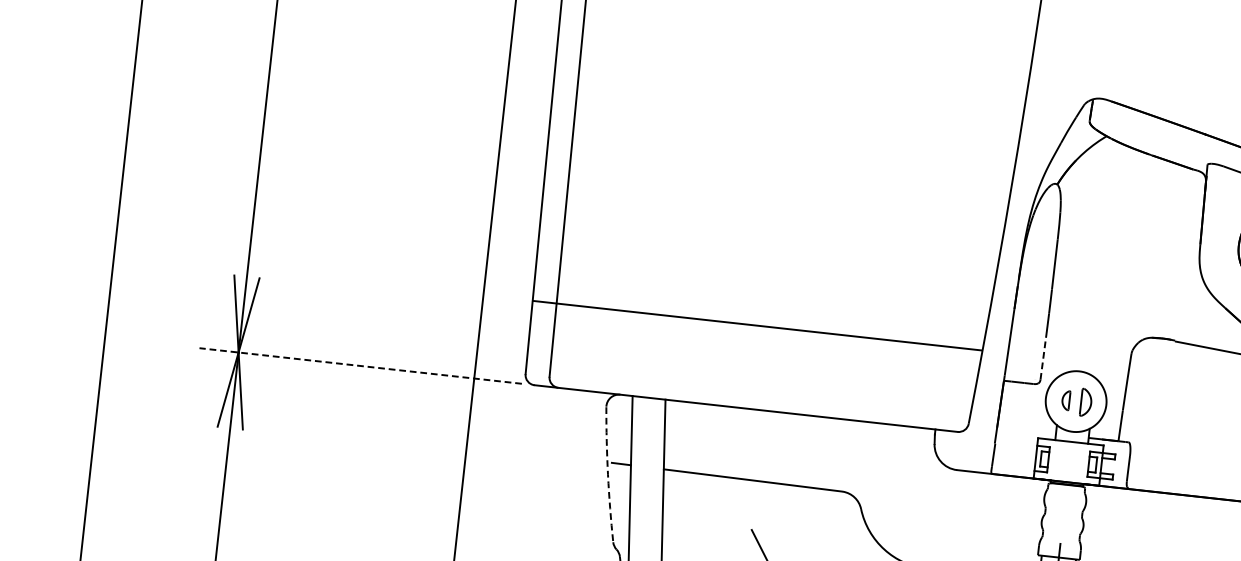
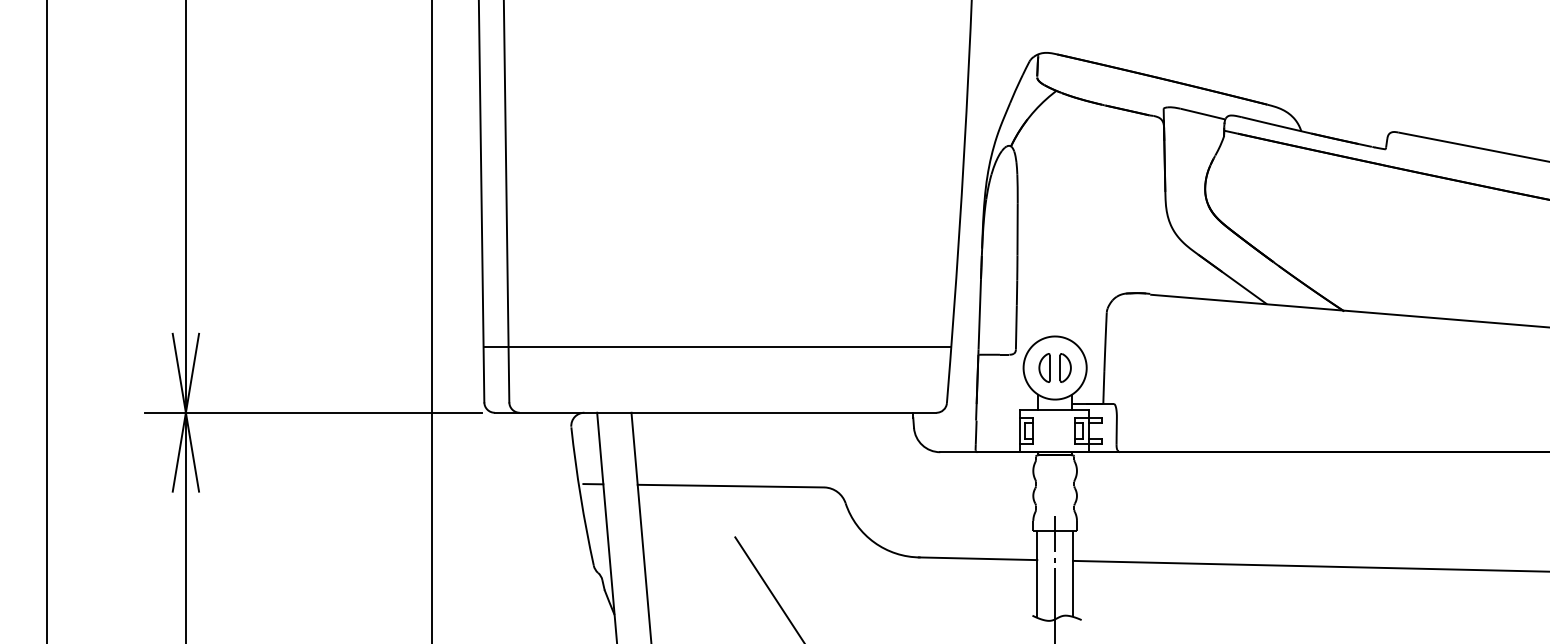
line: (757, 326) -> (717, 347), moved
line: (1043, 358) -> (1016, 327), dashed -> solid
line: (359, 365) -> (312, 412), dashed -> solid
part: (1065, 399) -> (1044, 367), size x1.43
arc: (607, 474) -> (580, 496), dashed -> solid

